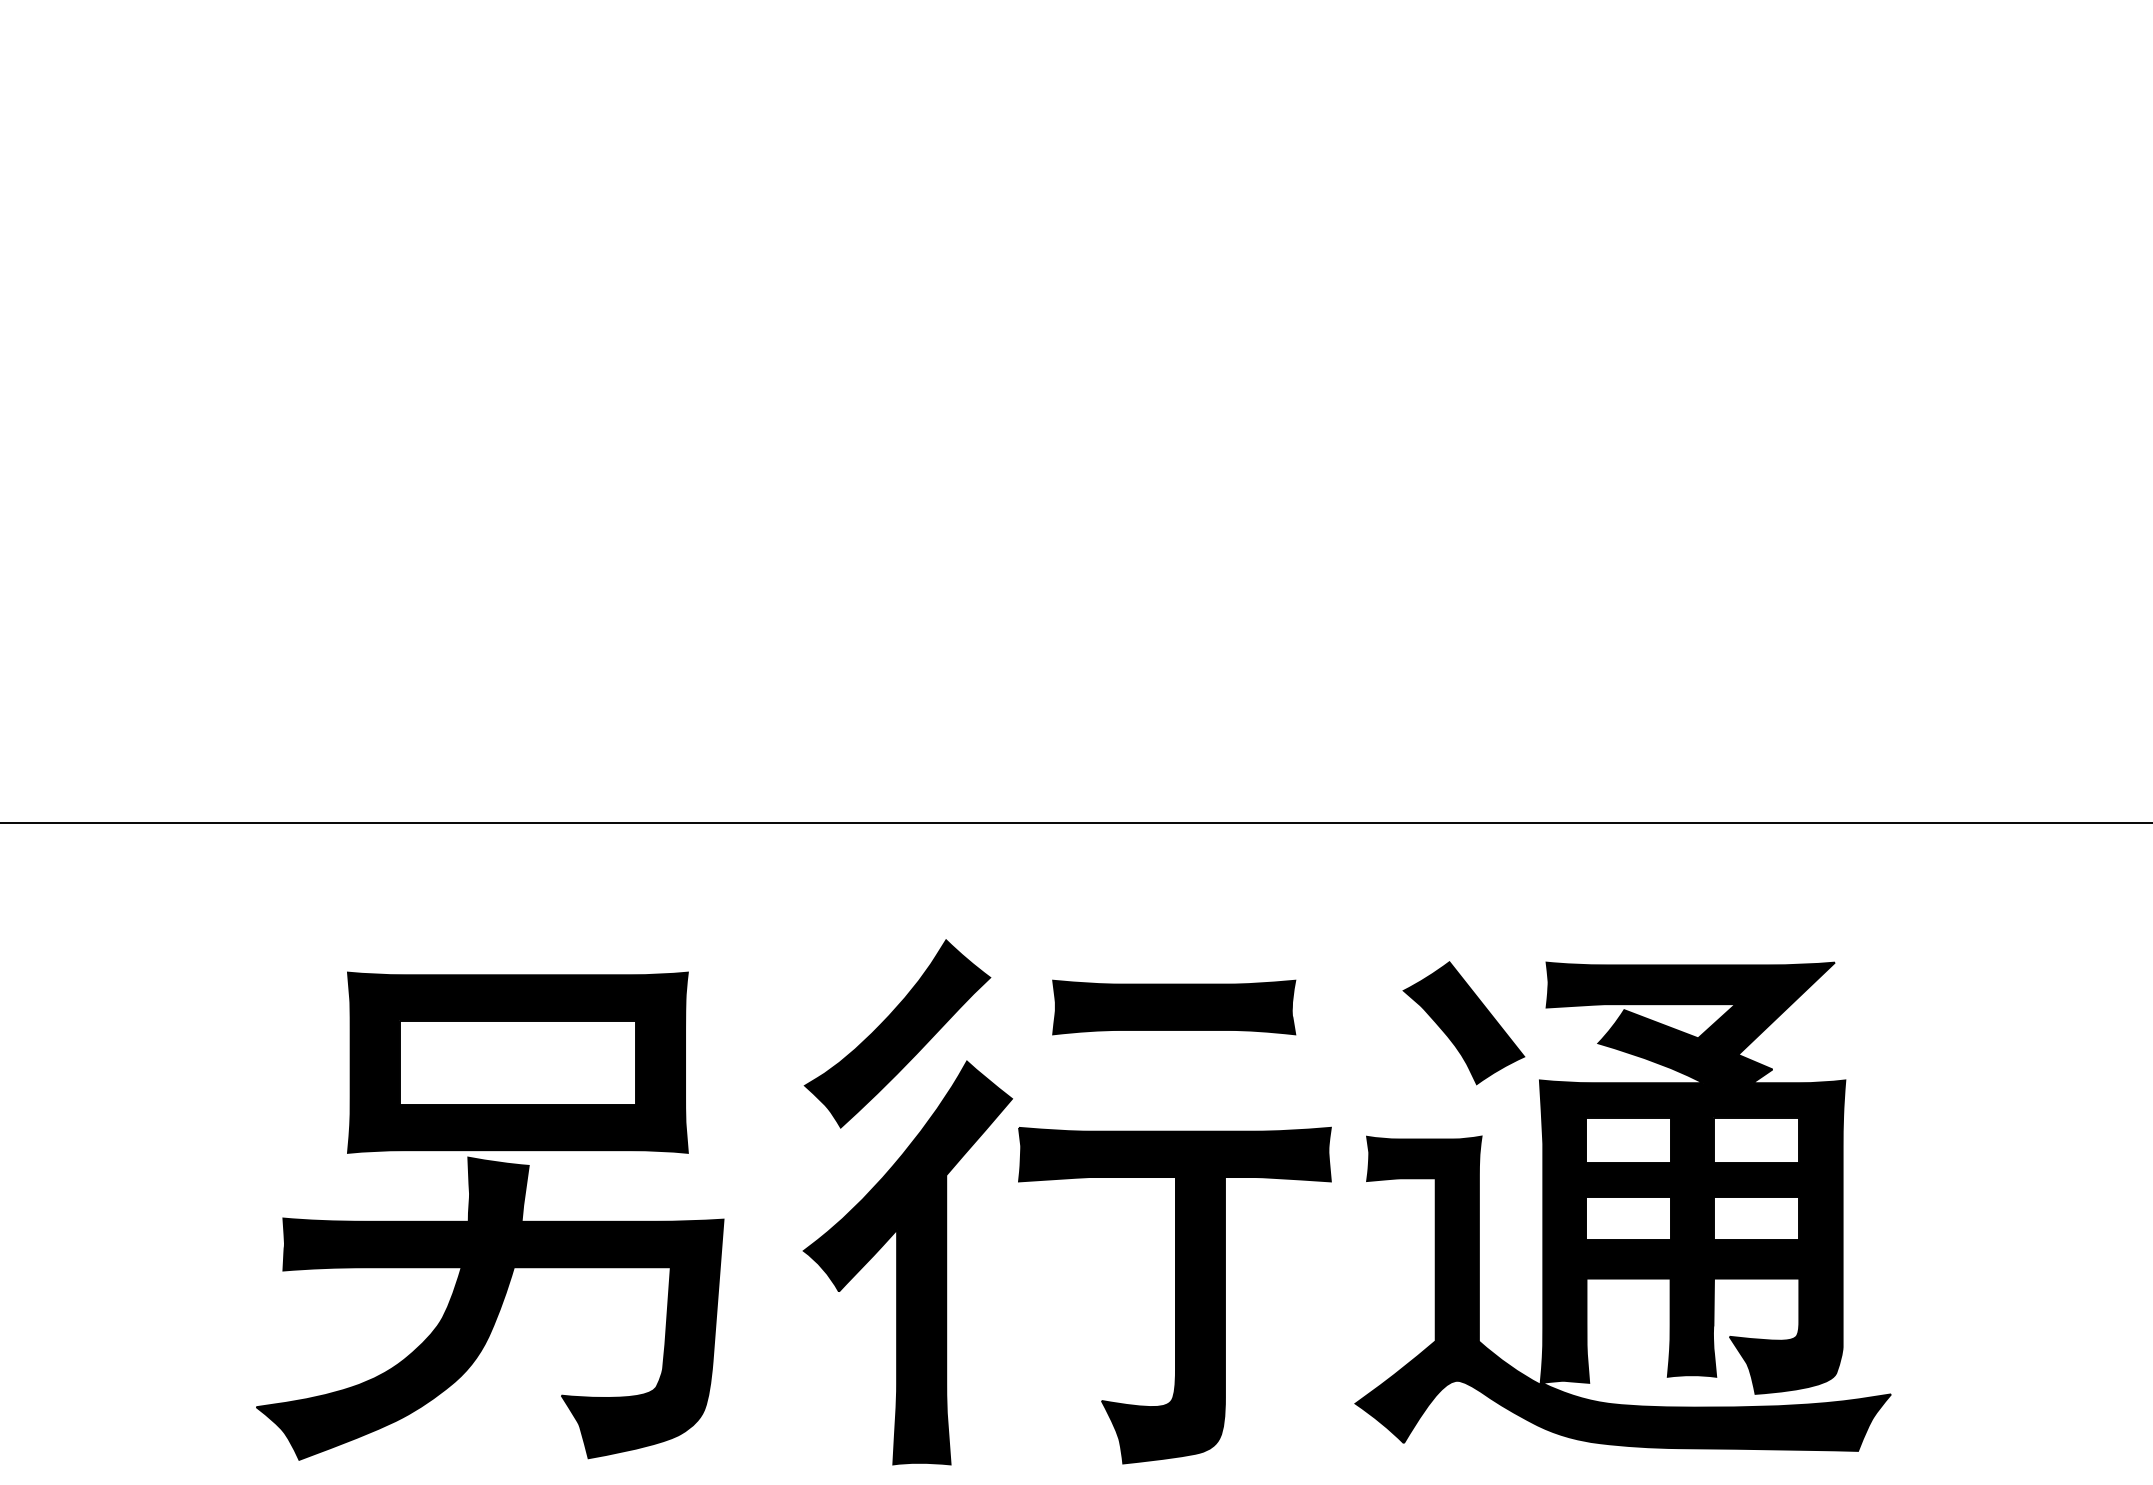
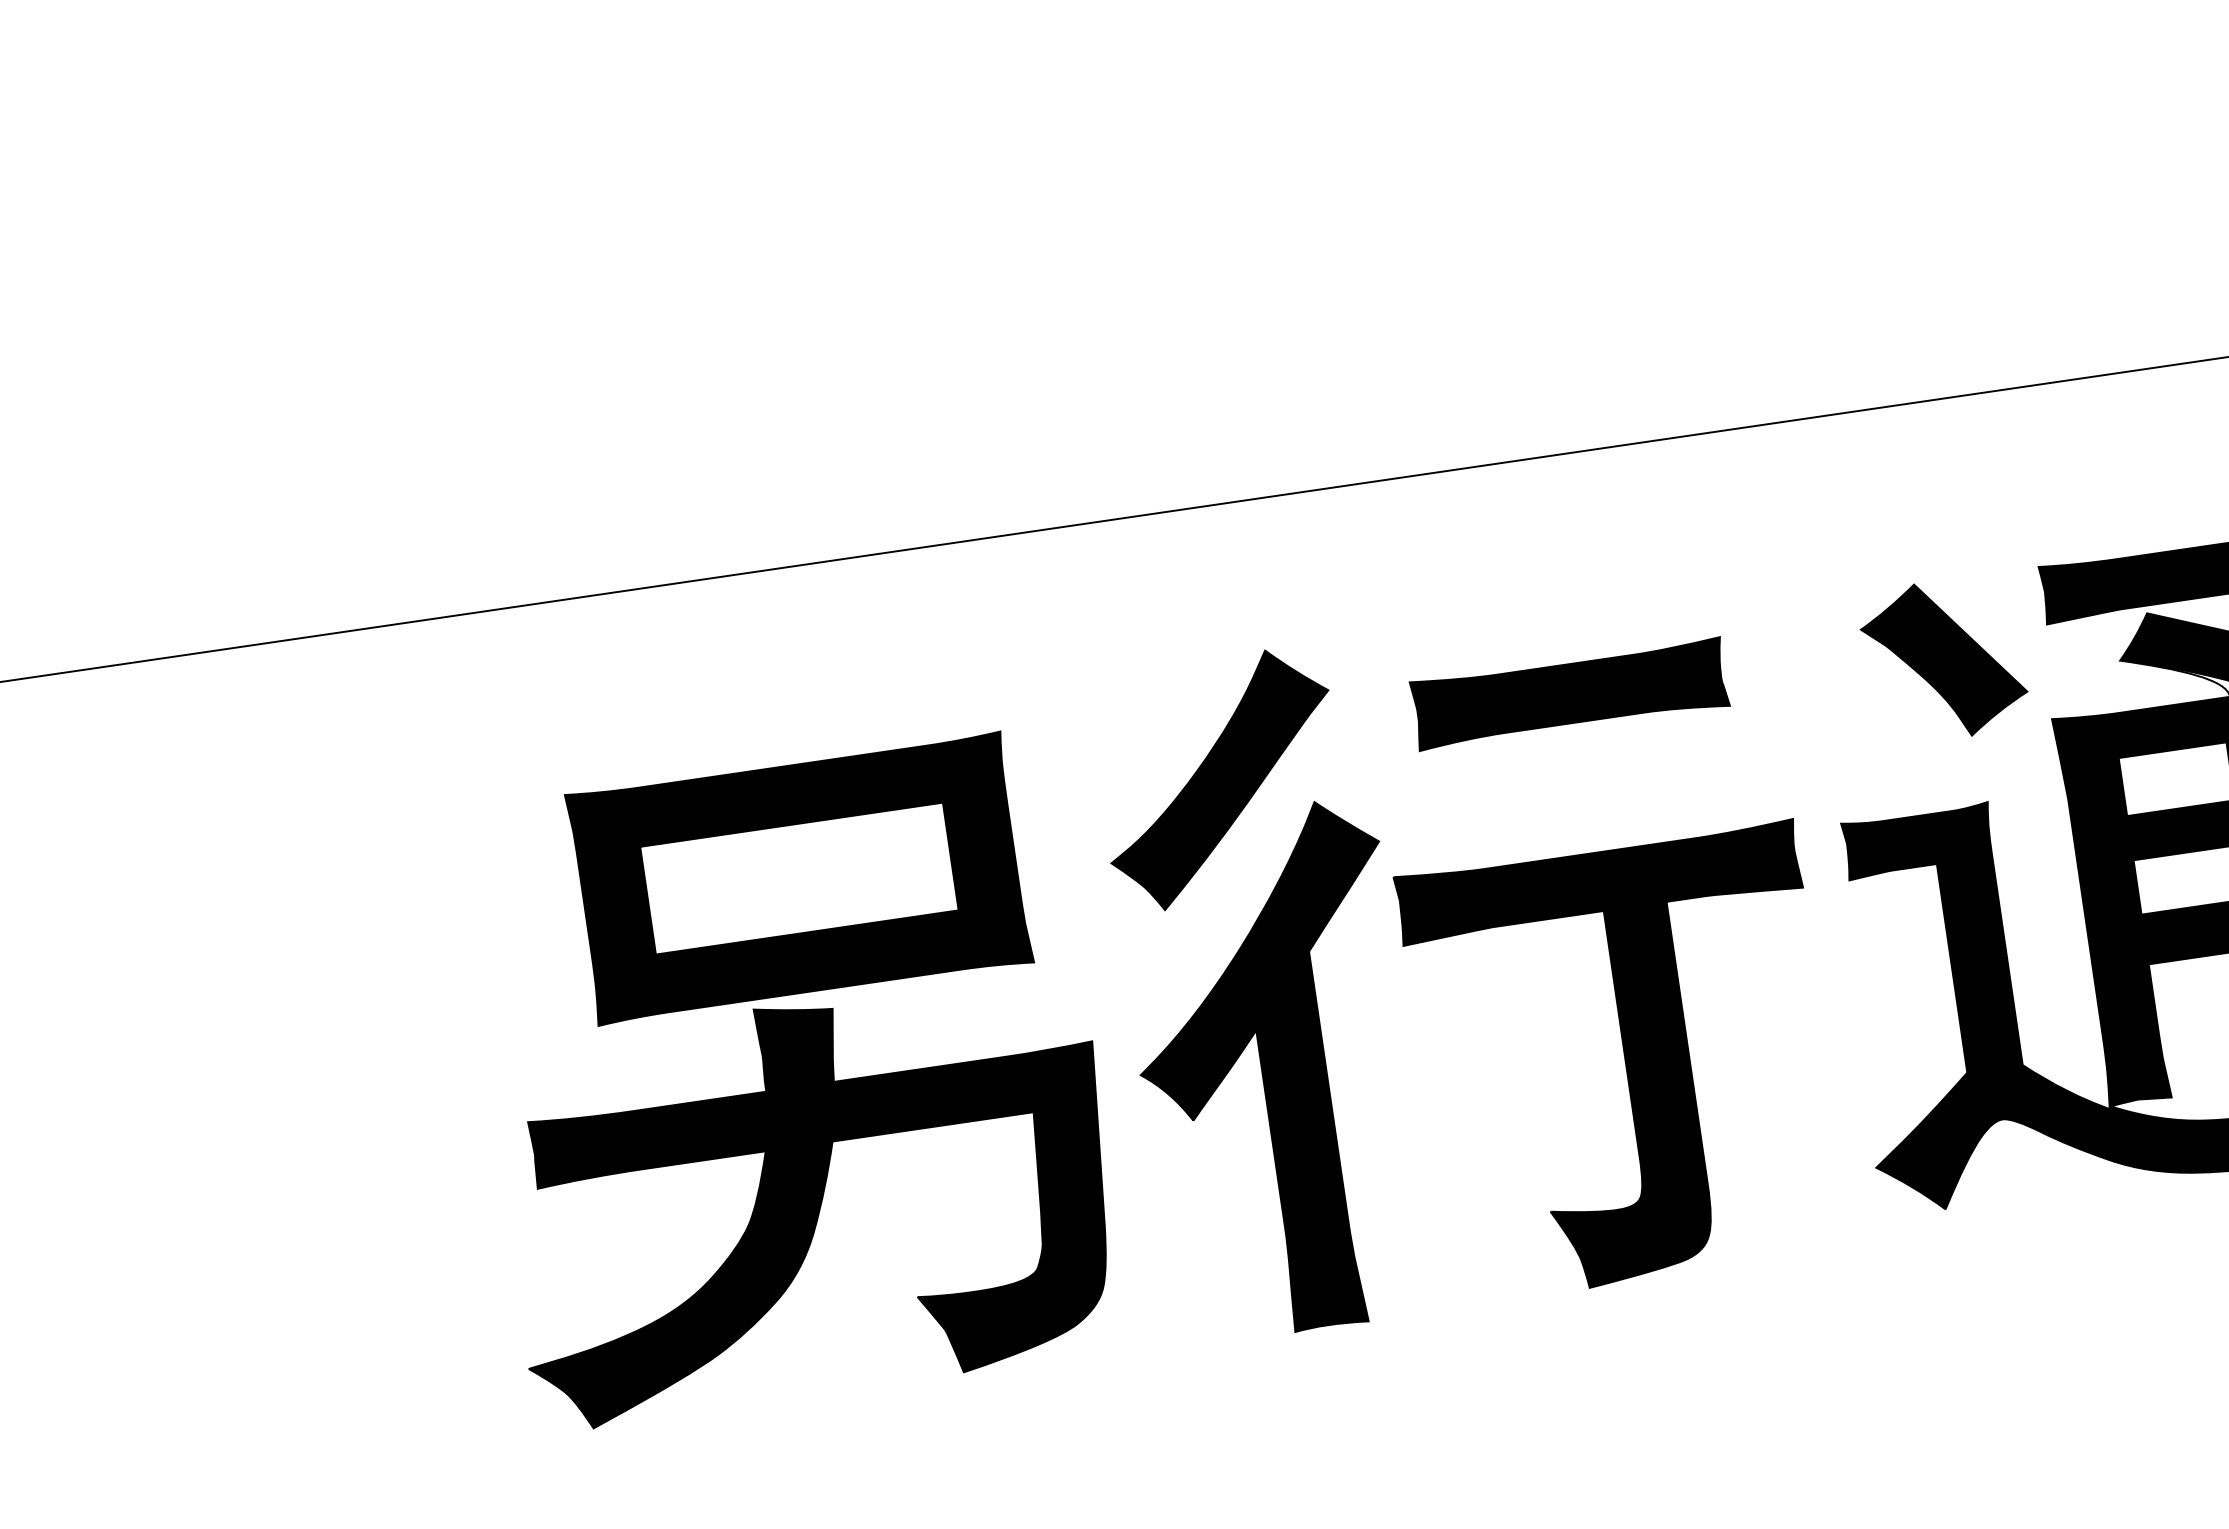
part: (490, 1215) -> (792, 1079), moved

